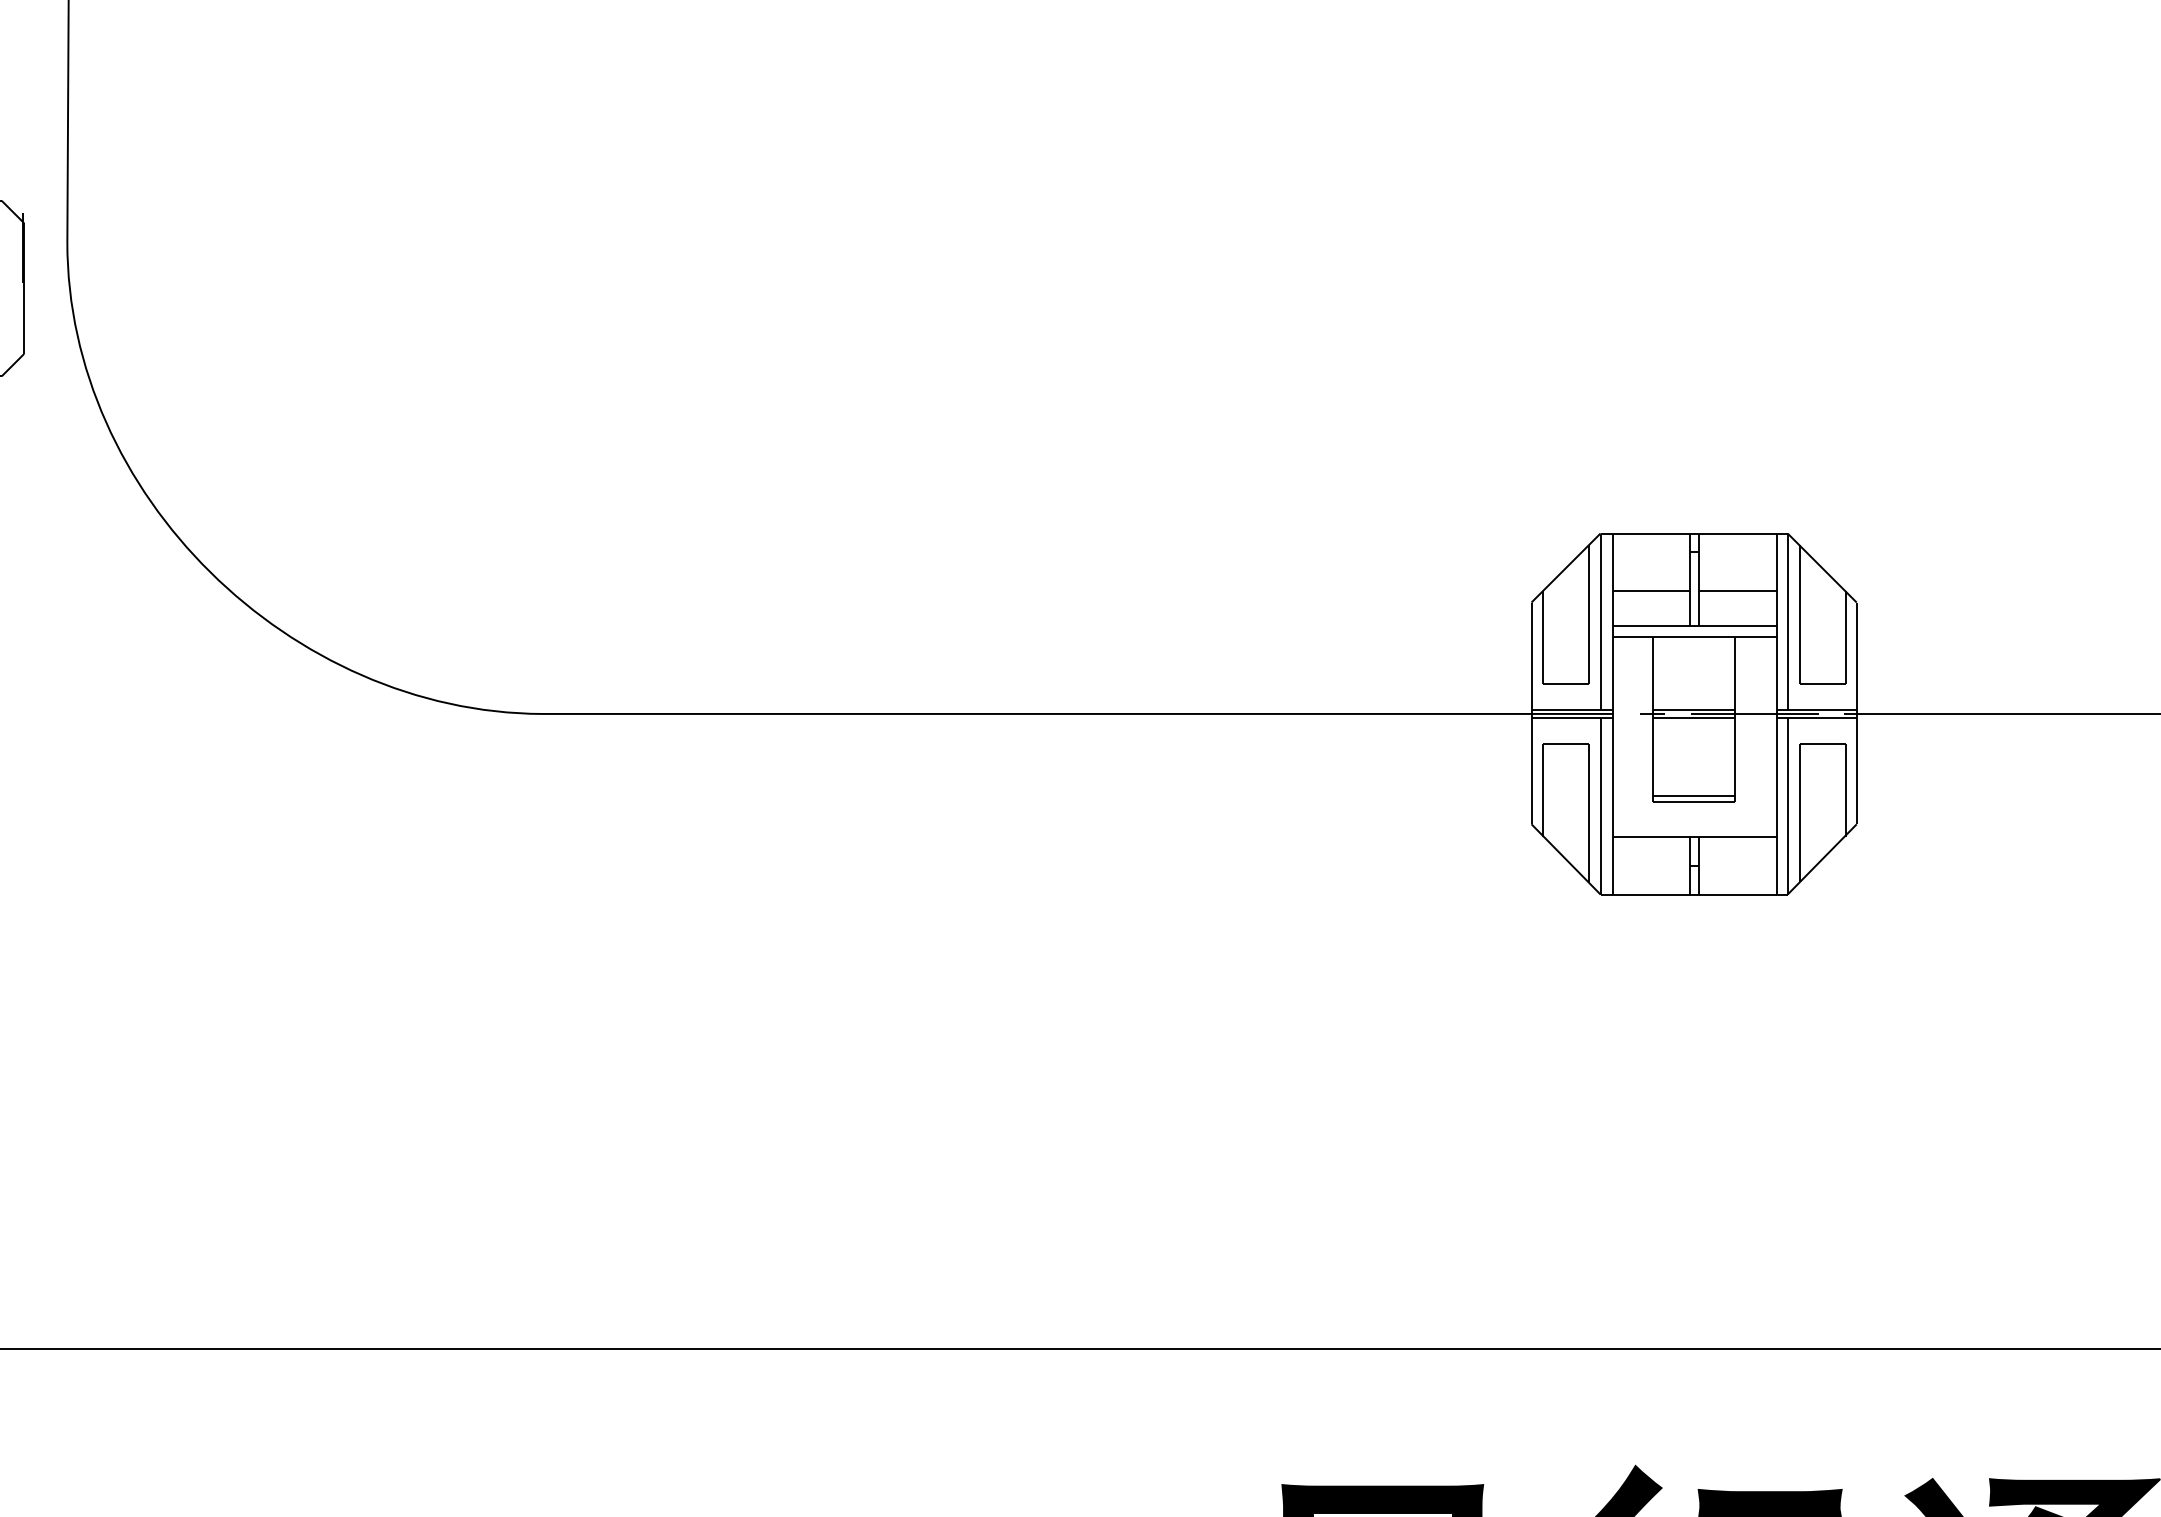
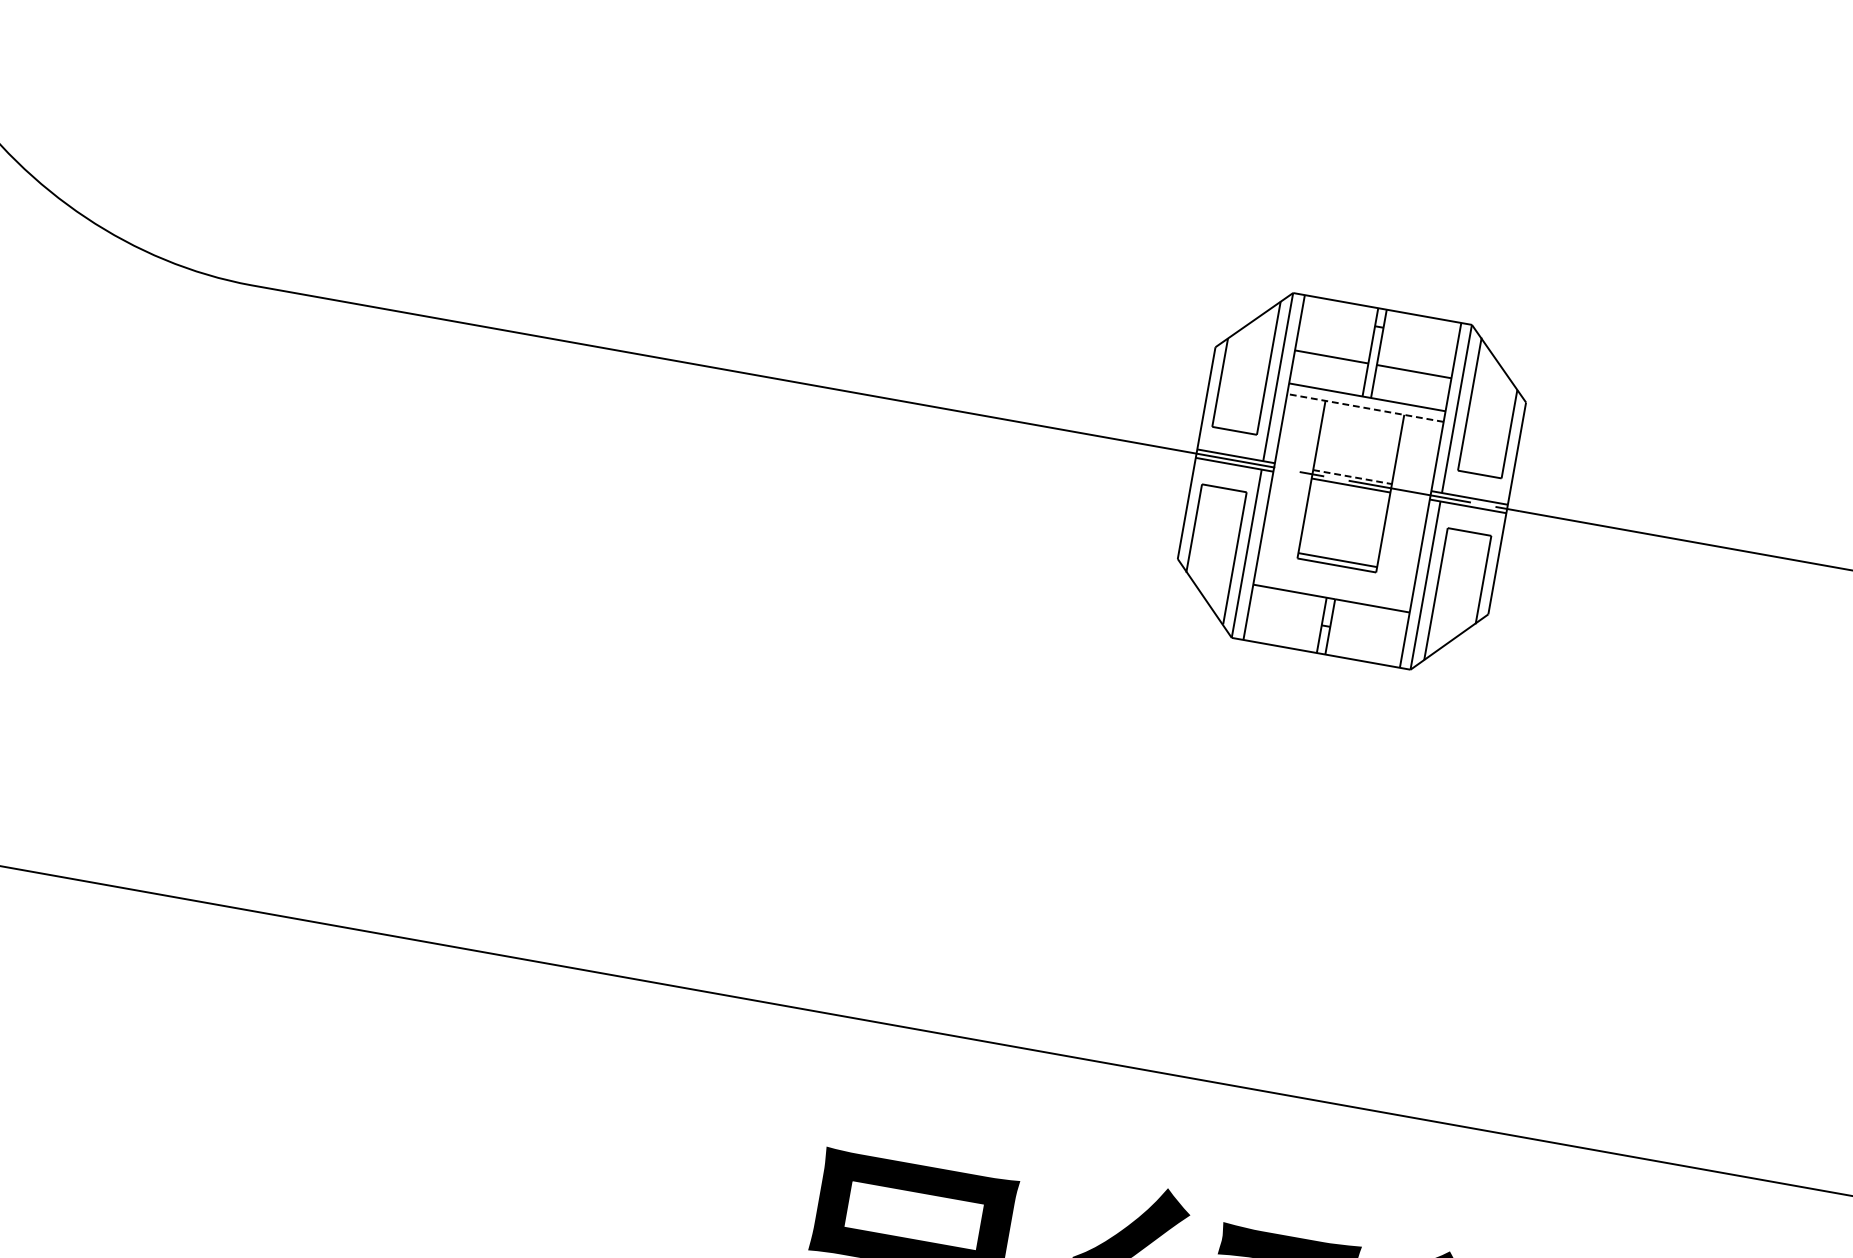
line: (1694, 637) -> (1365, 408), solid -> dashed
line: (1694, 709) -> (1352, 477), solid -> dashed

